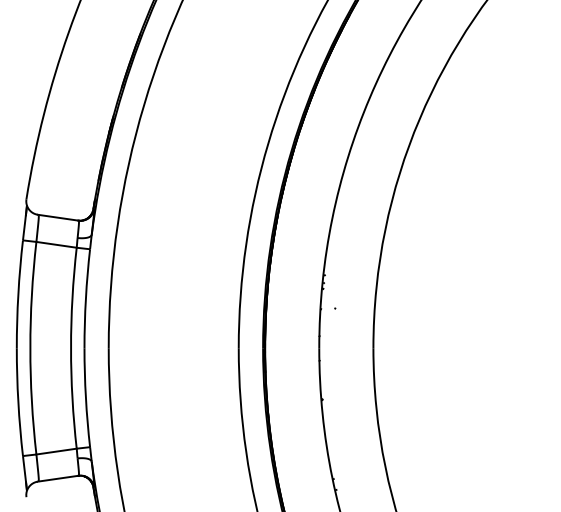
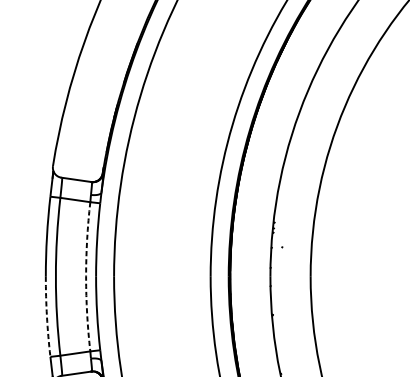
arc: (71, 348) -> (86, 277), solid -> dashed
arc: (18, 402) -> (47, 317), solid -> dashed

